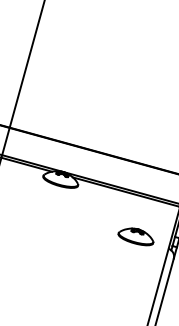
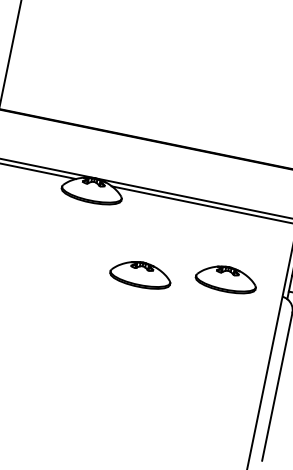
part: (85, 230) -> (139, 275), added

